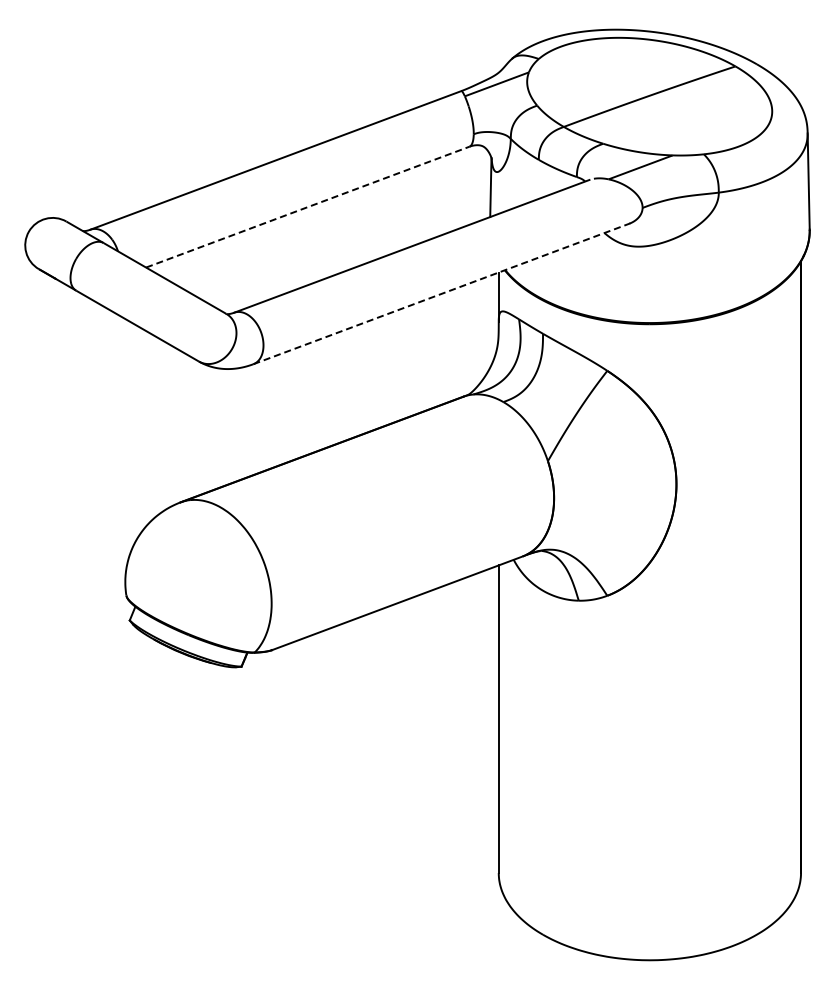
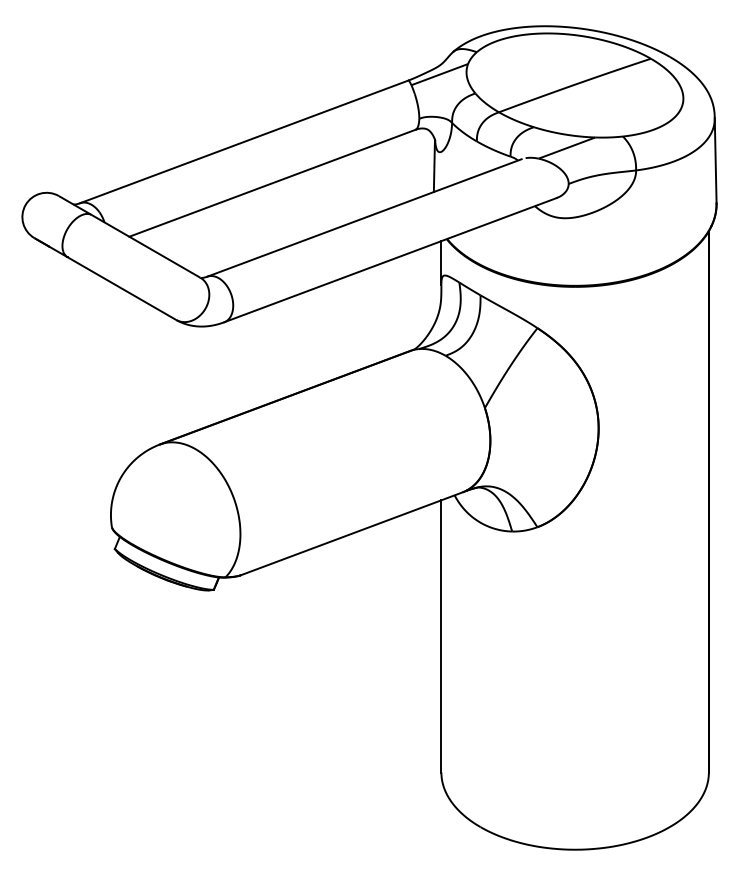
line: (307, 207) -> (272, 183), dashed -> solid
line: (441, 293) -> (390, 259), dashed -> solid

